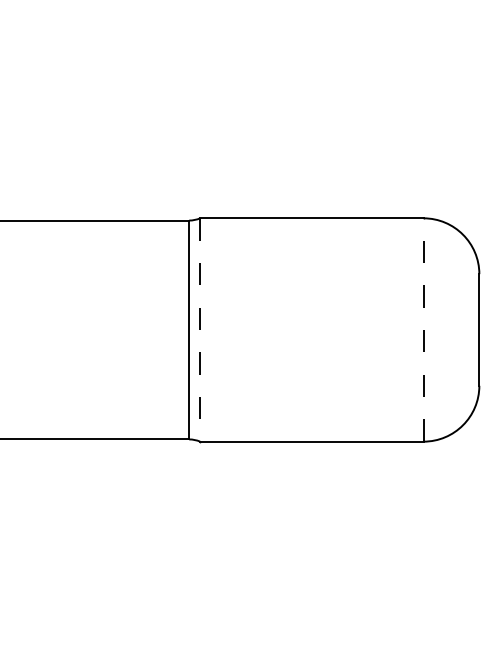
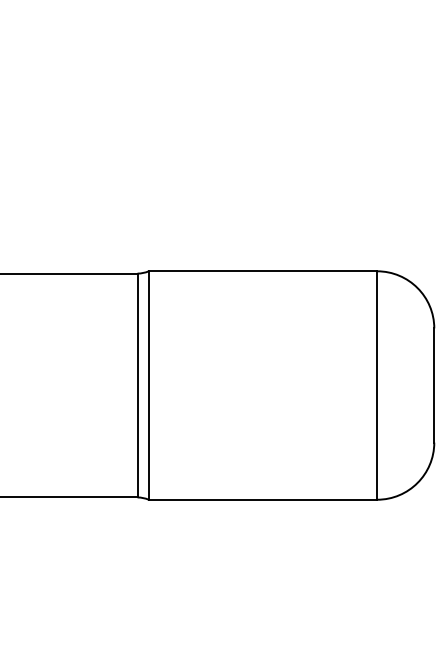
line: (200, 330) -> (149, 386), dashed -> solid
line: (423, 330) -> (377, 386), dashed -> solid

